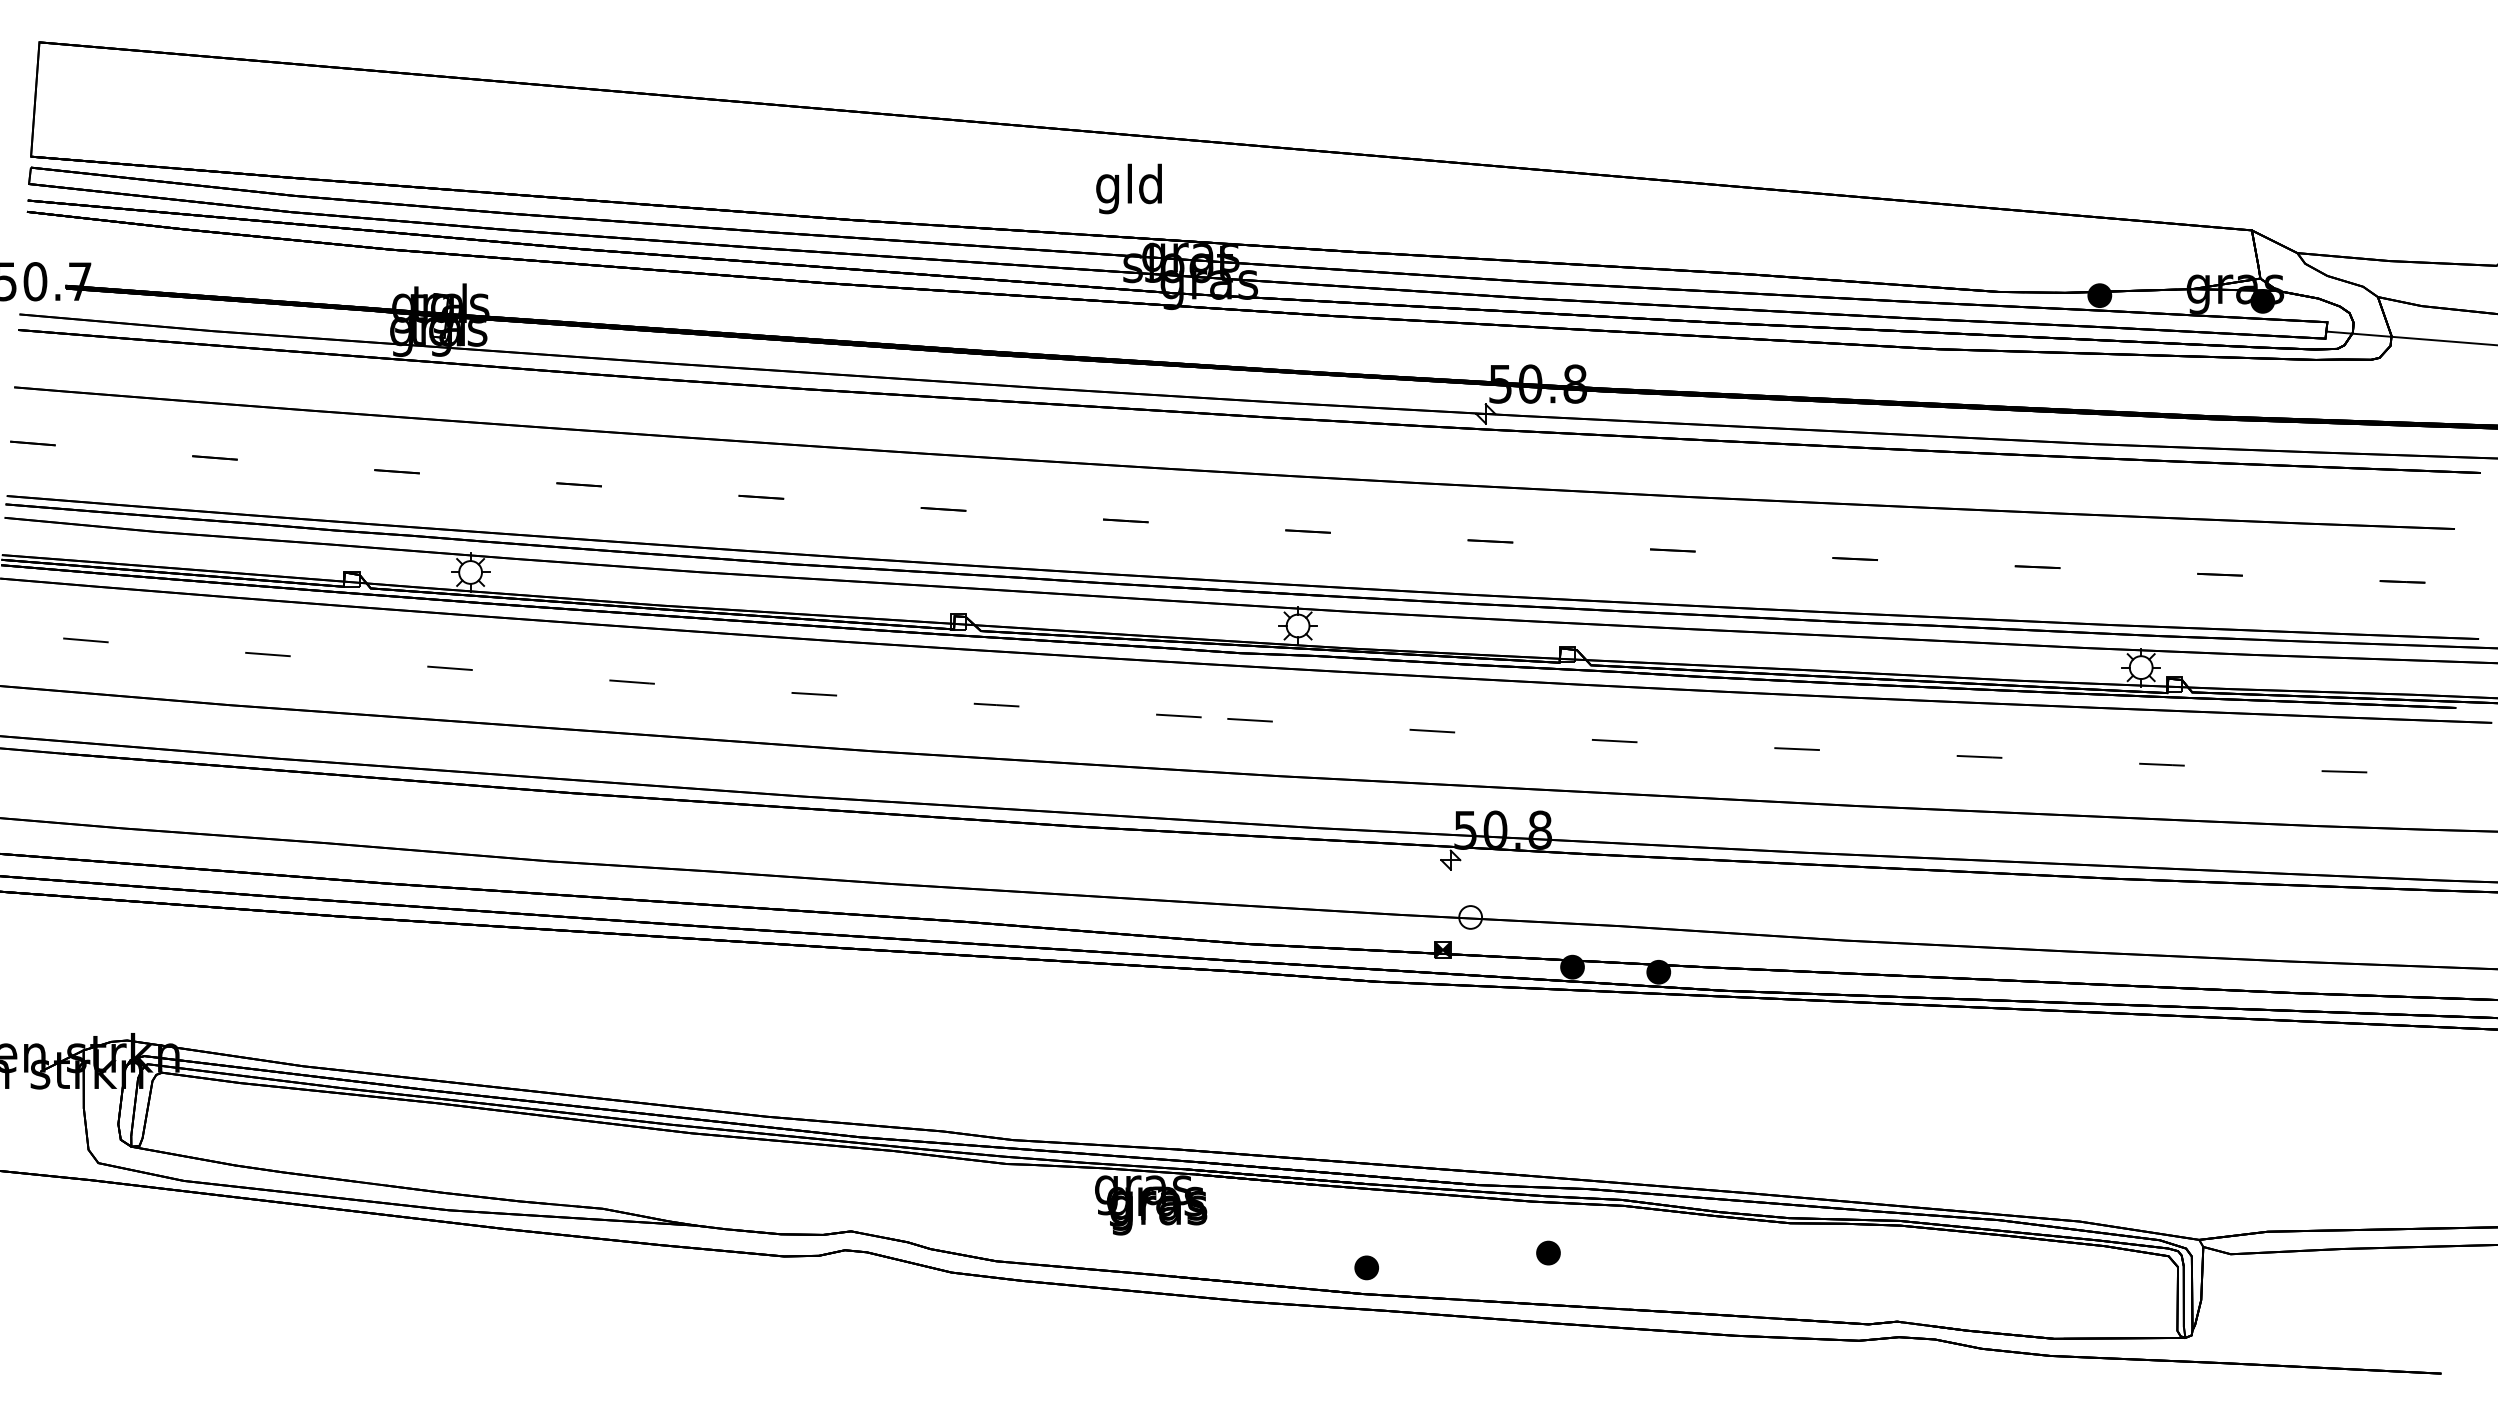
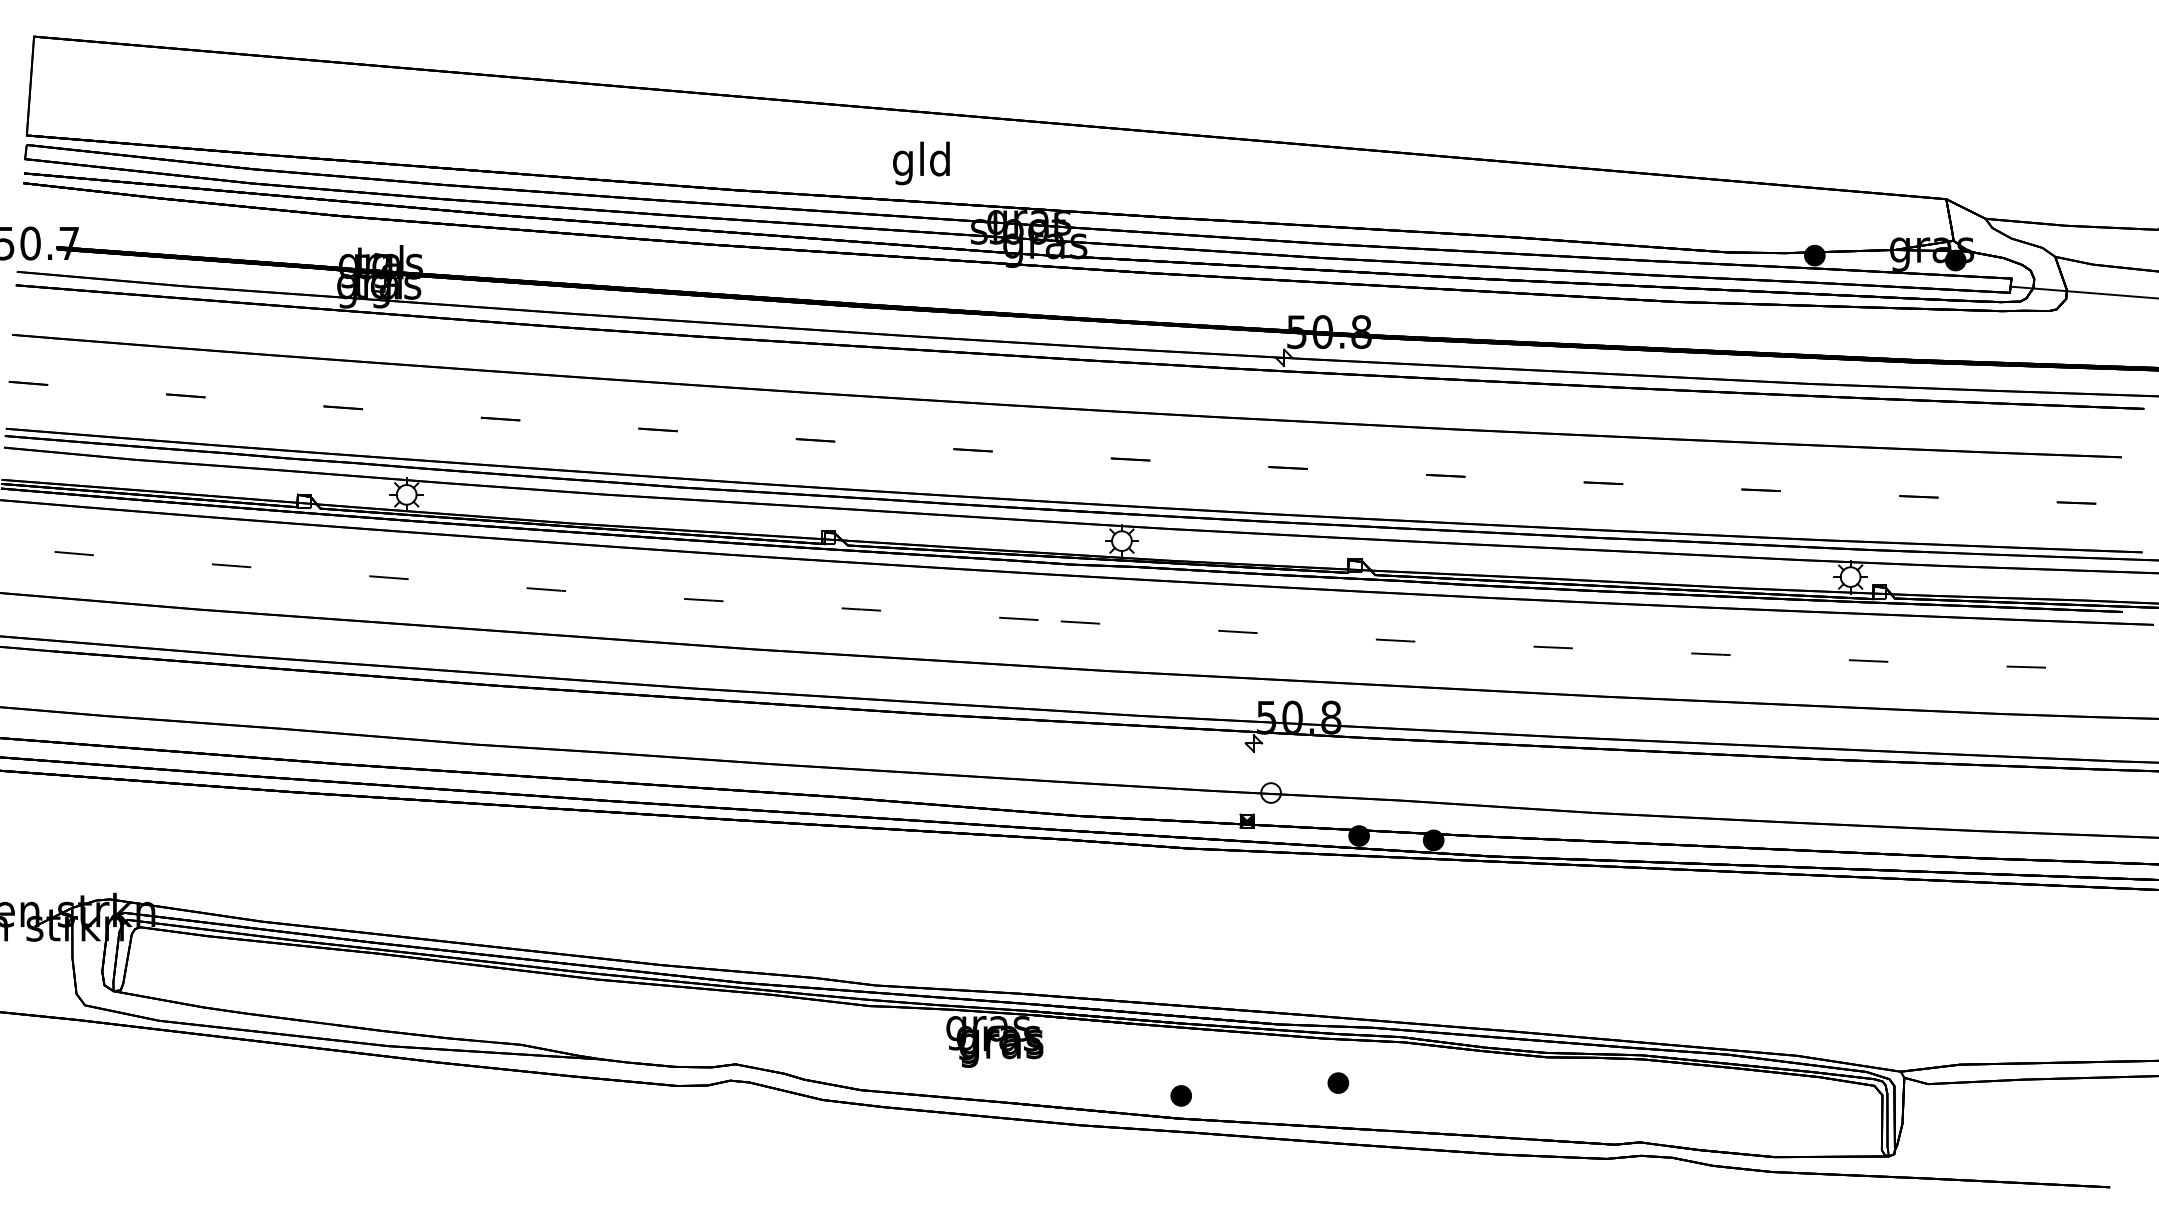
text: (1128, 188) -> (920, 162), moved

